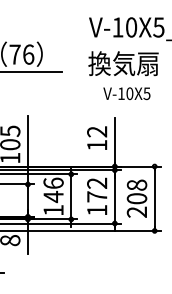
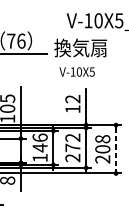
text: (123, 63) -> (80, 47), moved
text: (126, 93) -> (76, 71), moved
line: (154, 199) -> (115, 149), solid -> dashed
text: (97, 209) -> (73, 157), 172 -> 272

